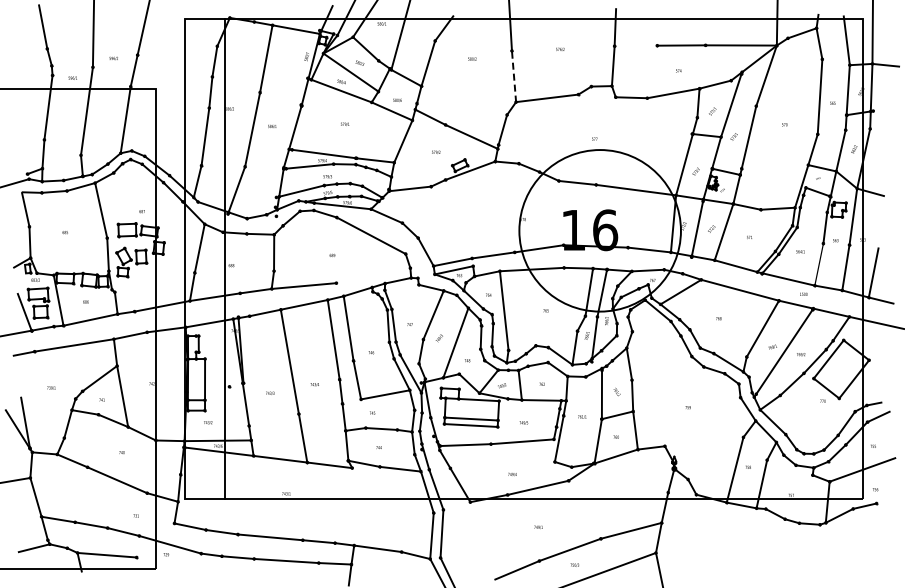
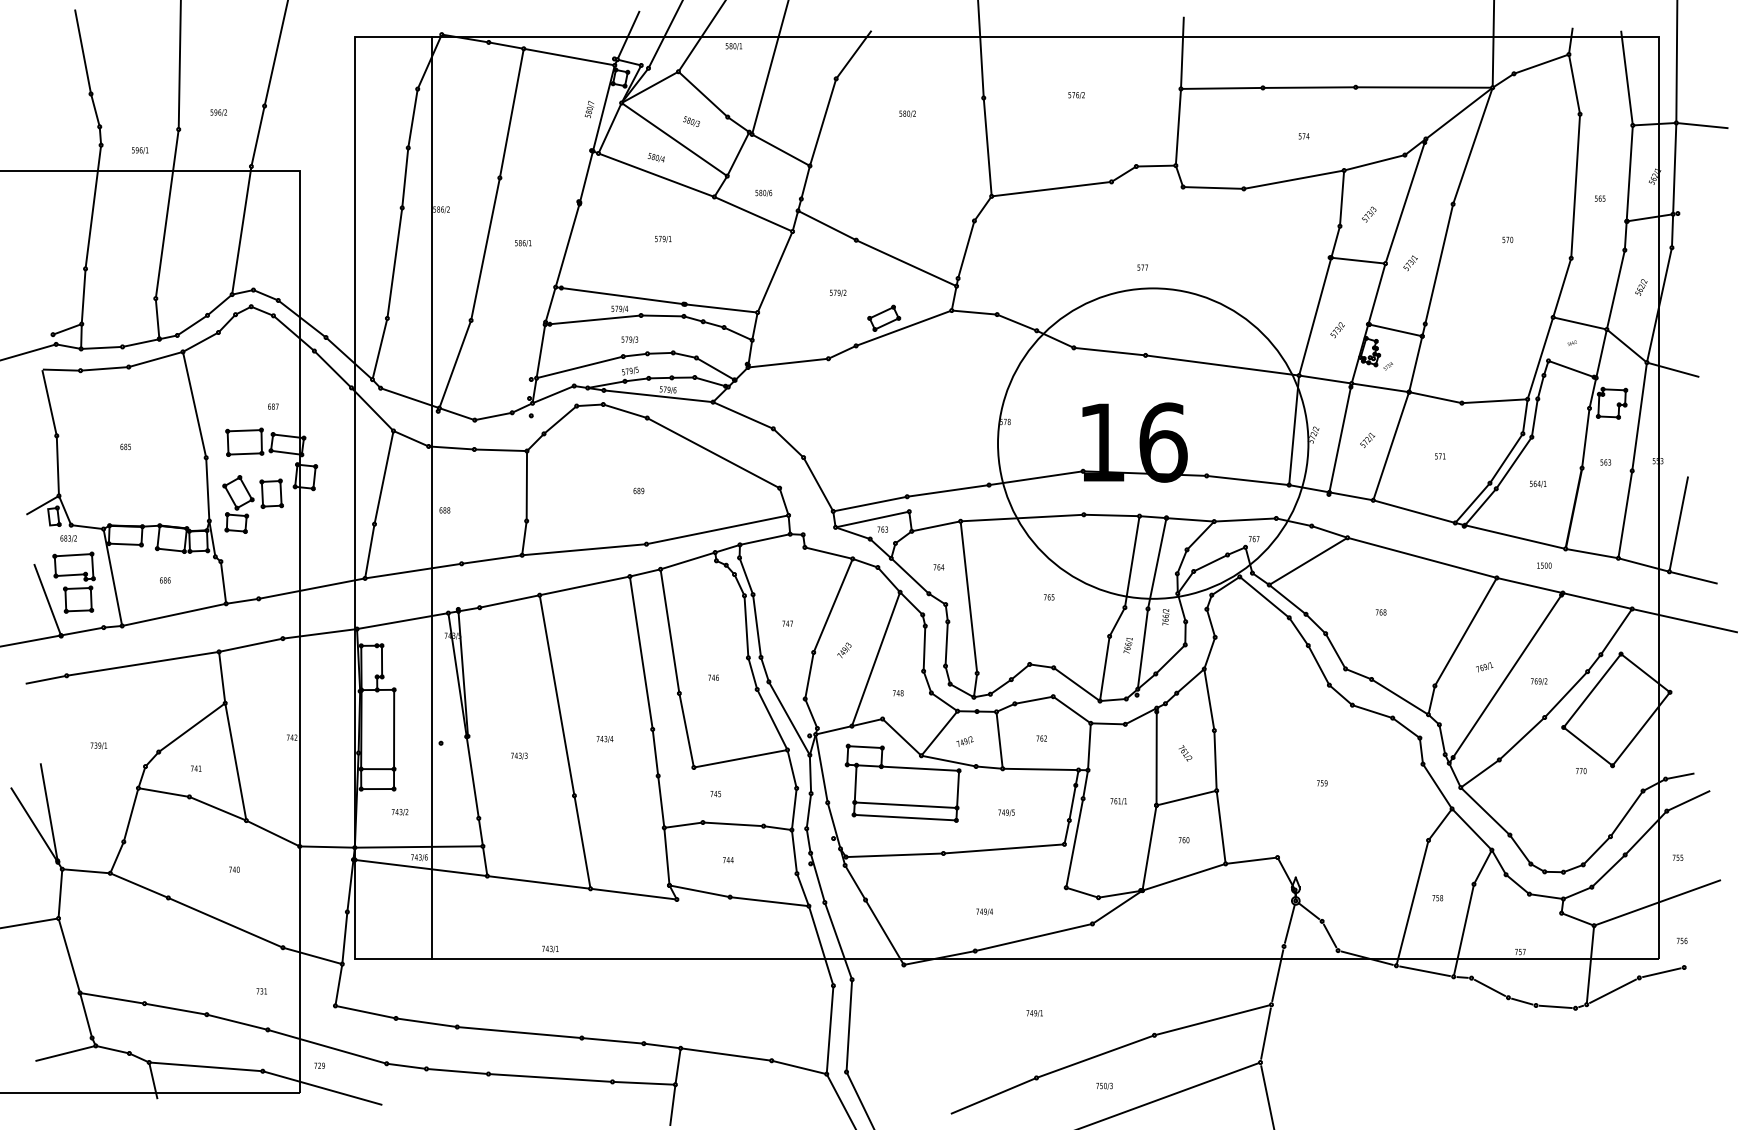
line: (635, 45) -> (1221, 87), added
line: (514, 76) -> (988, 147), dashed -> solid
line: (373, 275) -> (717, 529), added
line: (167, 565) -> (321, 1086), added

